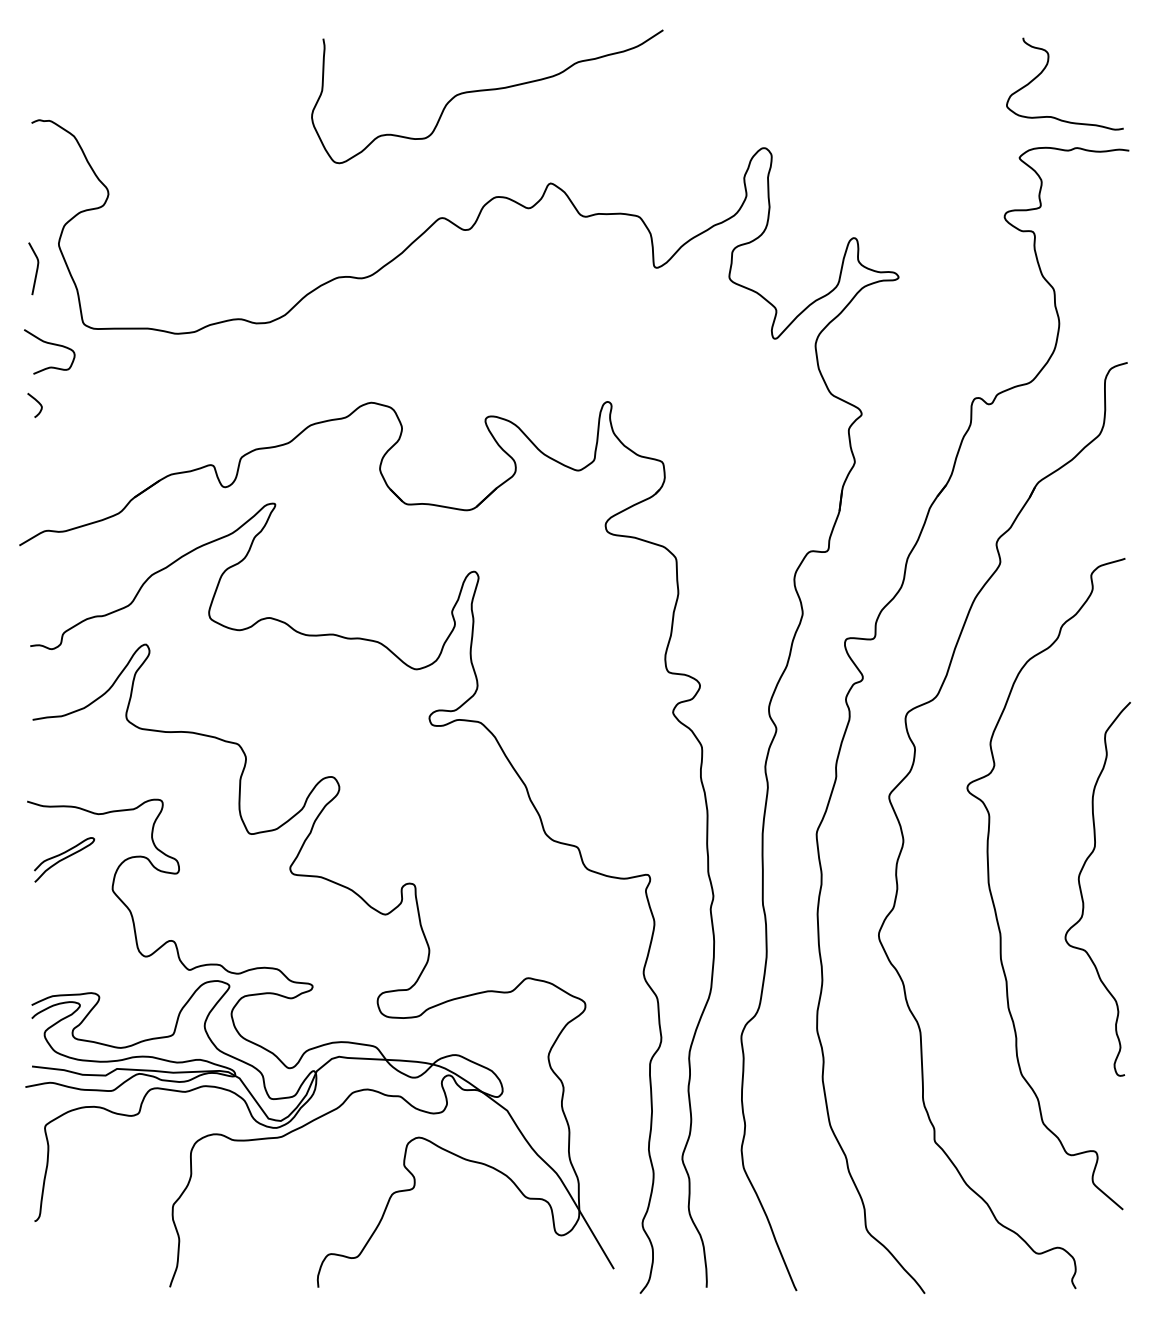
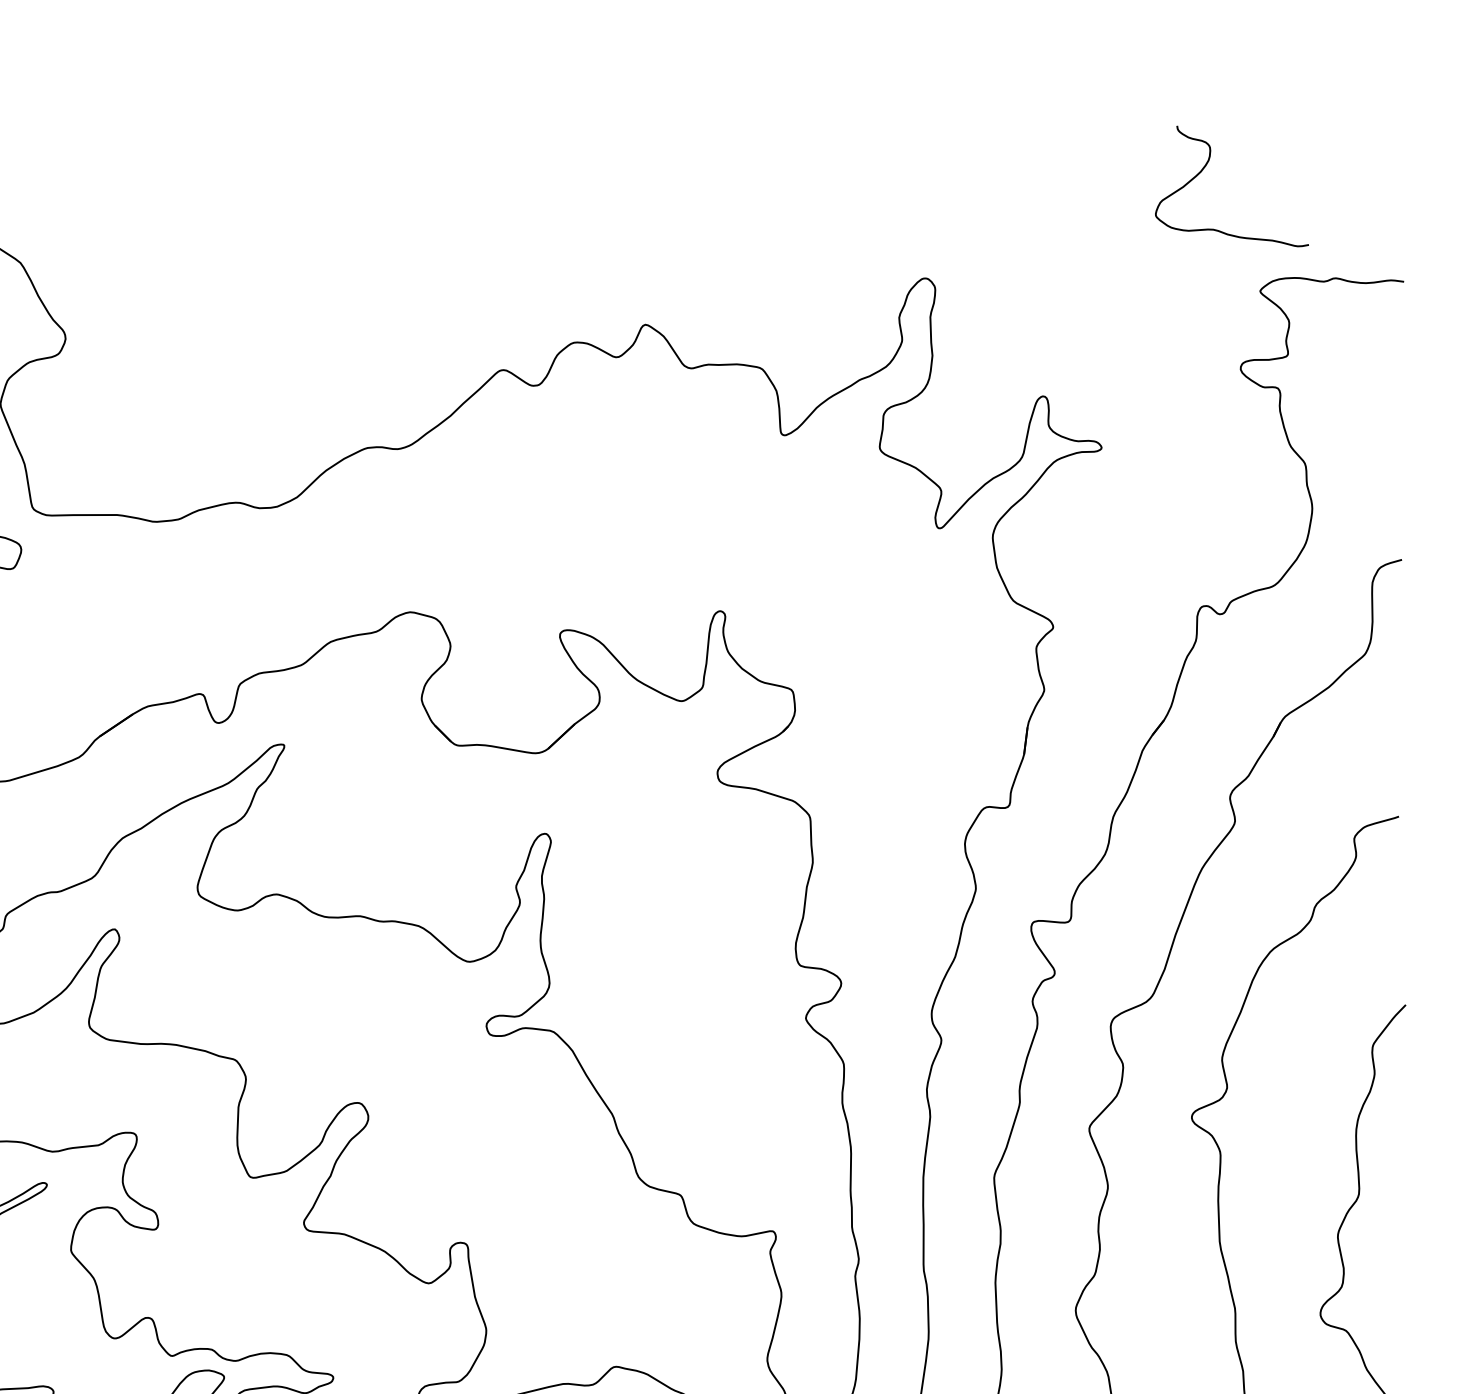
curve: (1044, 70) -> (1205, 168), moved
curve: (485, 91) -> (559, 204), removed

